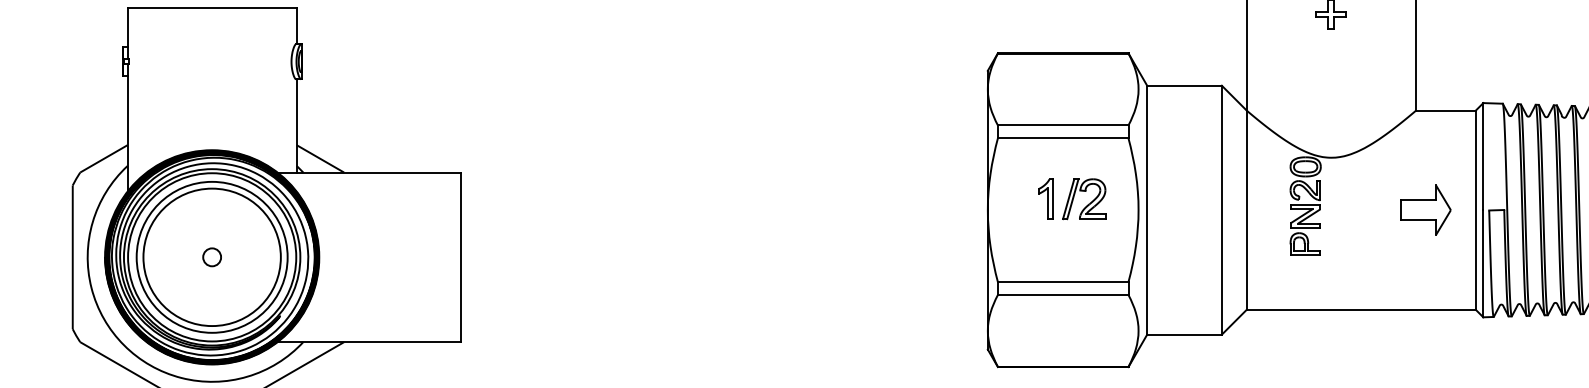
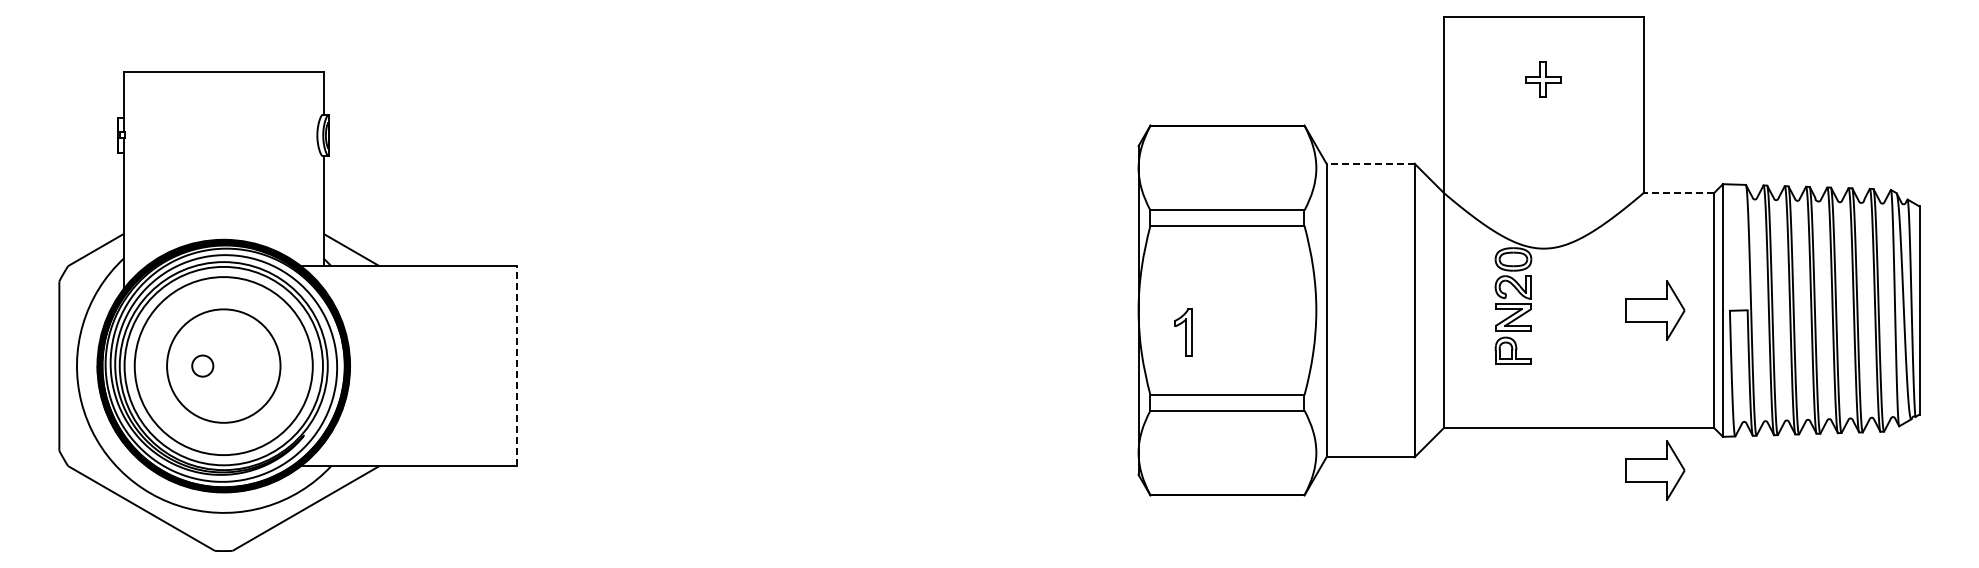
line: (1184, 85) -> (1370, 163), solid -> dashed
line: (1445, 110) -> (1678, 193), solid -> dashed
part: (1045, 199) -> (1183, 332), moved
part: (1087, 204) -> (1256, 303), removed
circle: (211, 256) -> (202, 365), moved
circle: (211, 257) -> (223, 366), size x0.7
line: (461, 257) -> (517, 366), solid -> dashed
part: (1426, 345) -> (1655, 470), added

